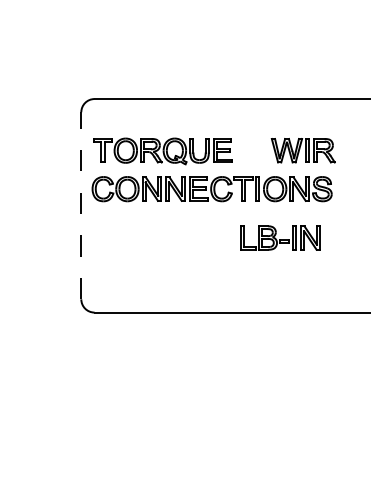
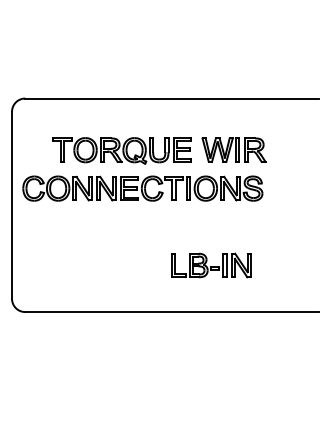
part: (162, 151) -> (122, 150), moved
line: (81, 205) -> (12, 204), dashed -> solid
part: (280, 237) -> (211, 264), moved

